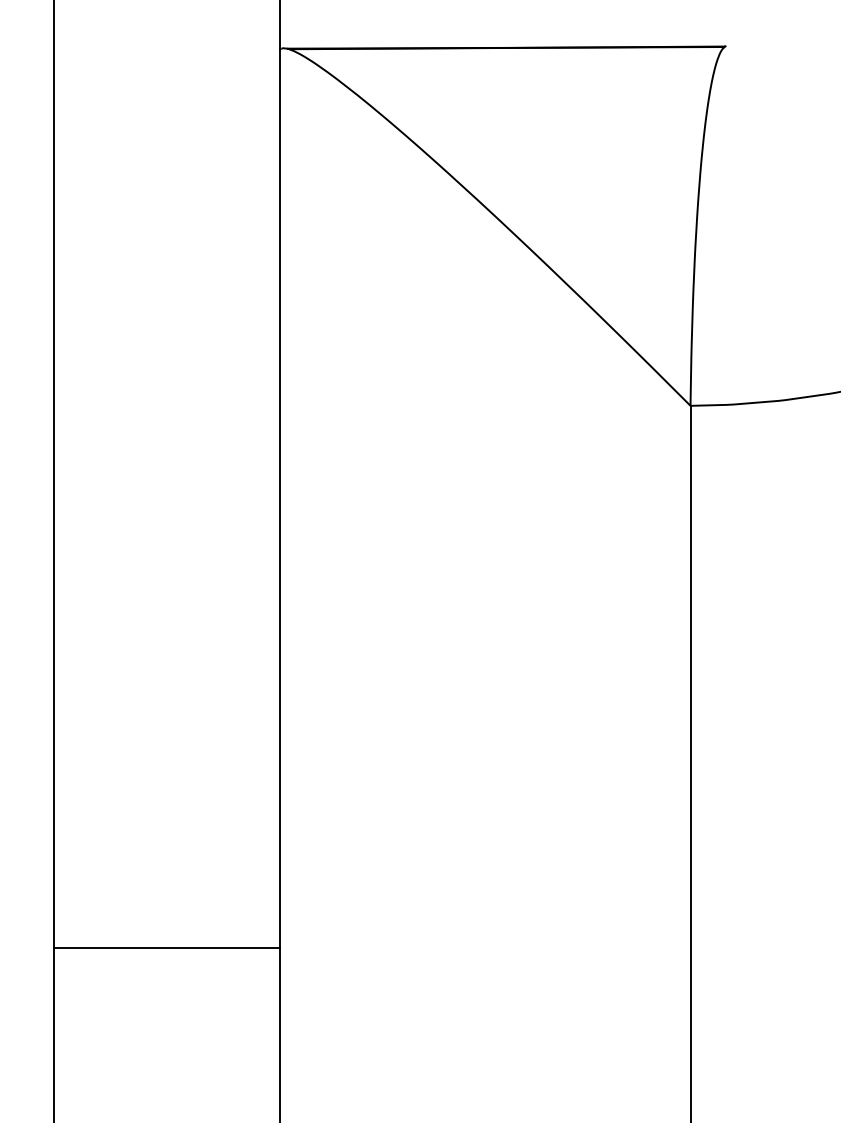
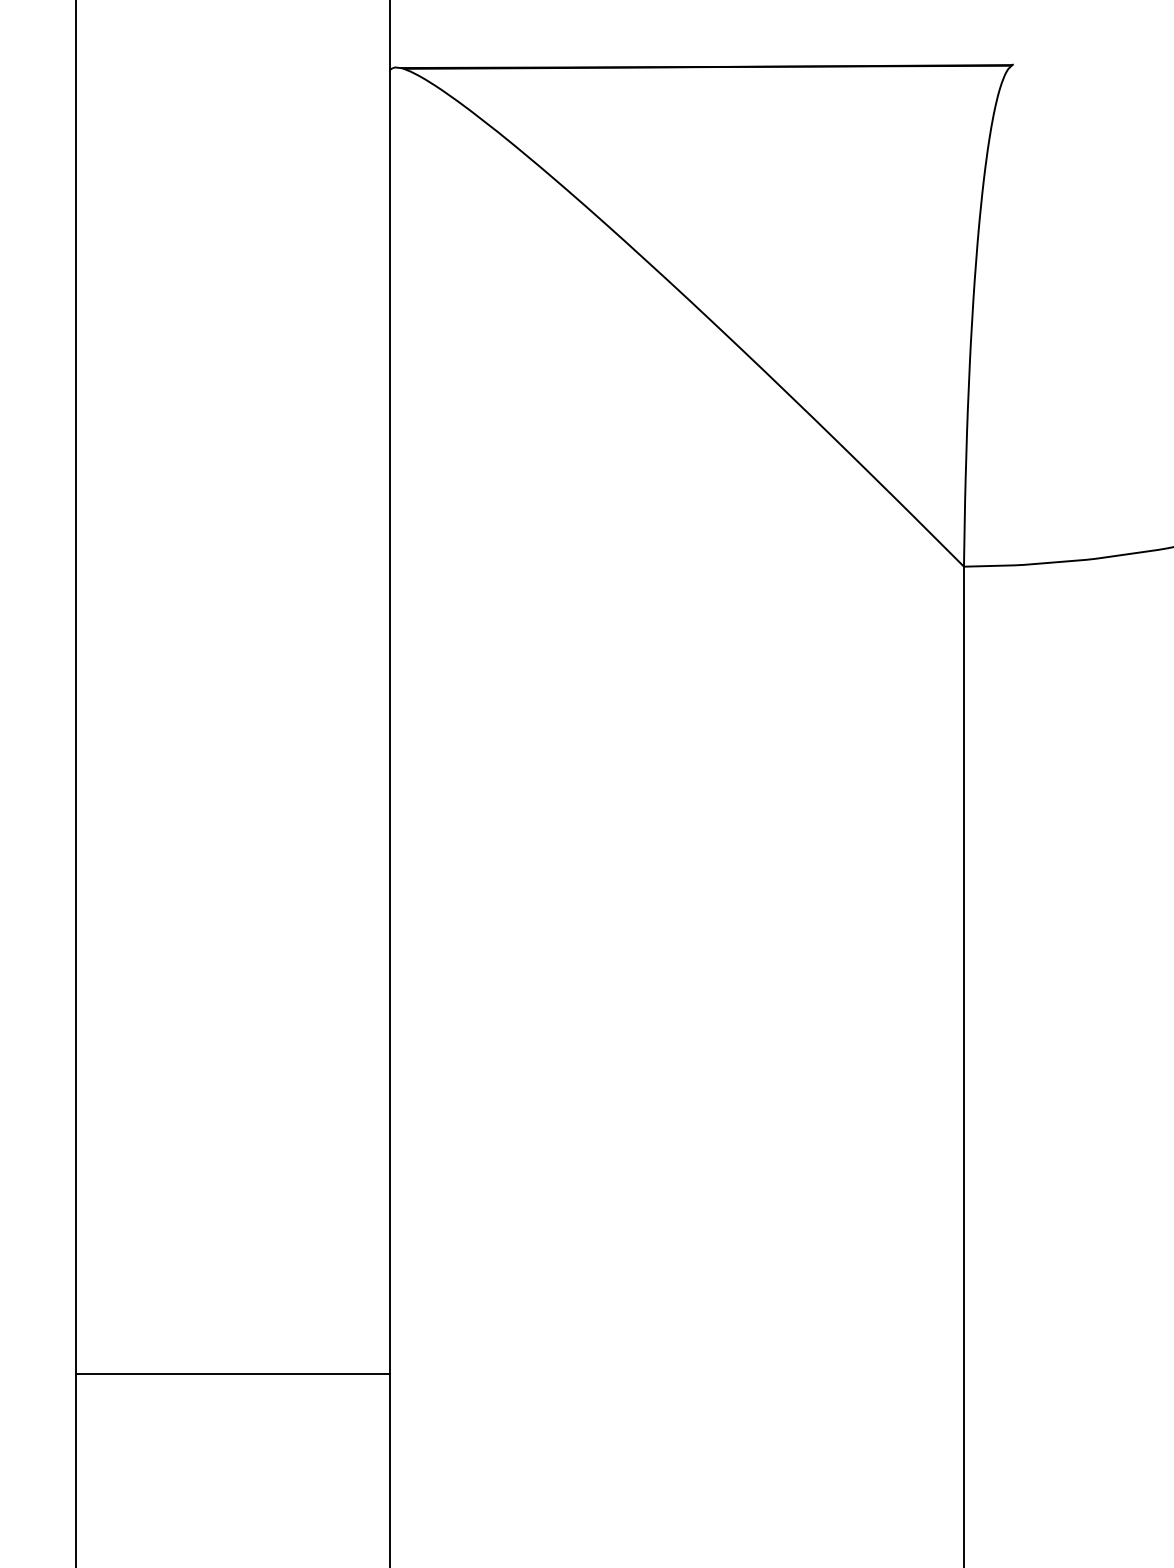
line: (166, 948) -> (232, 1374), moved

